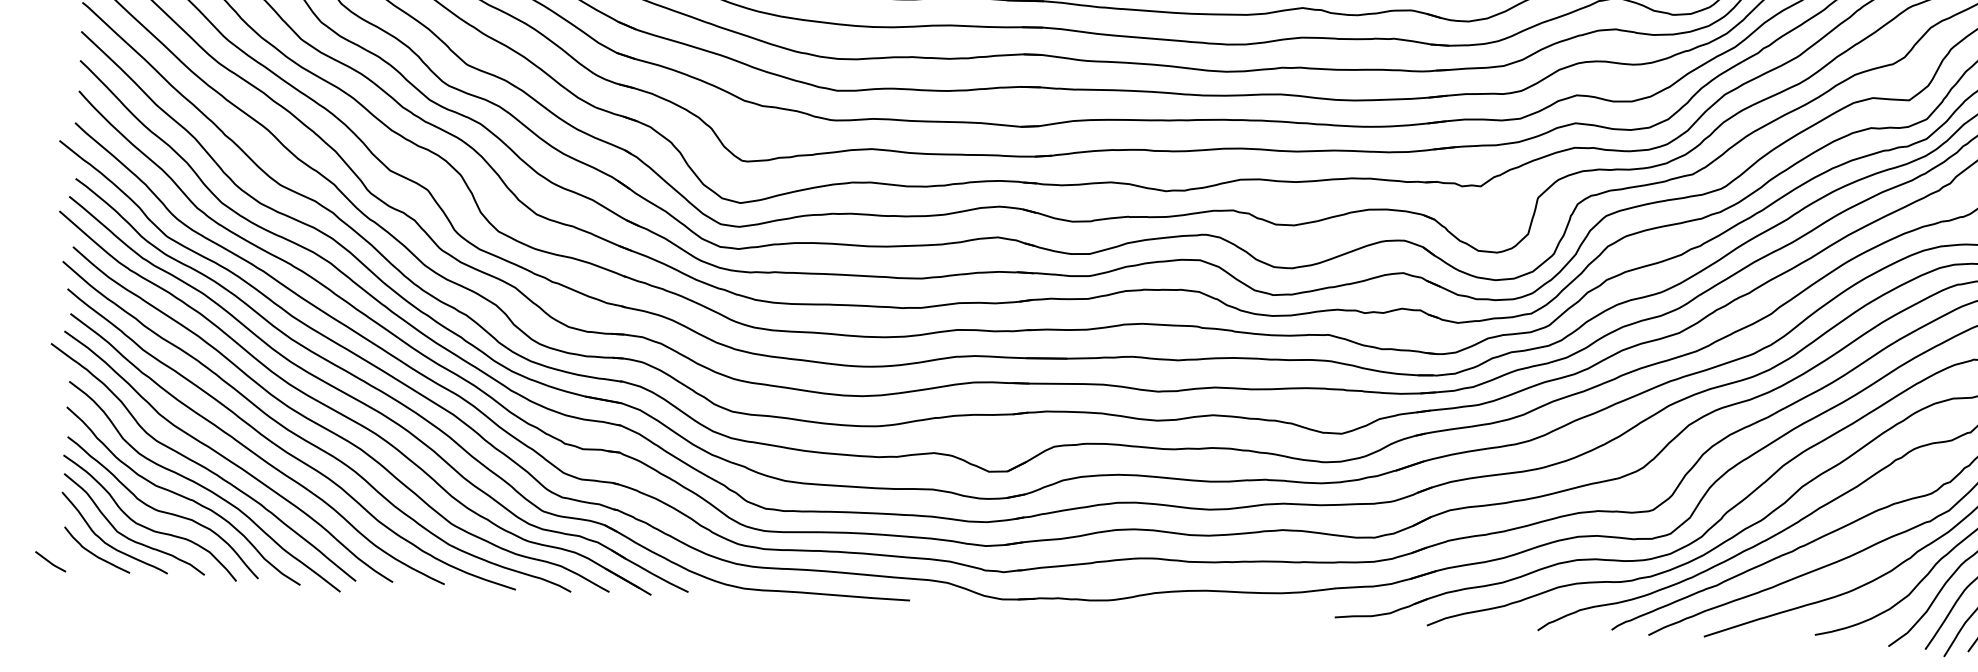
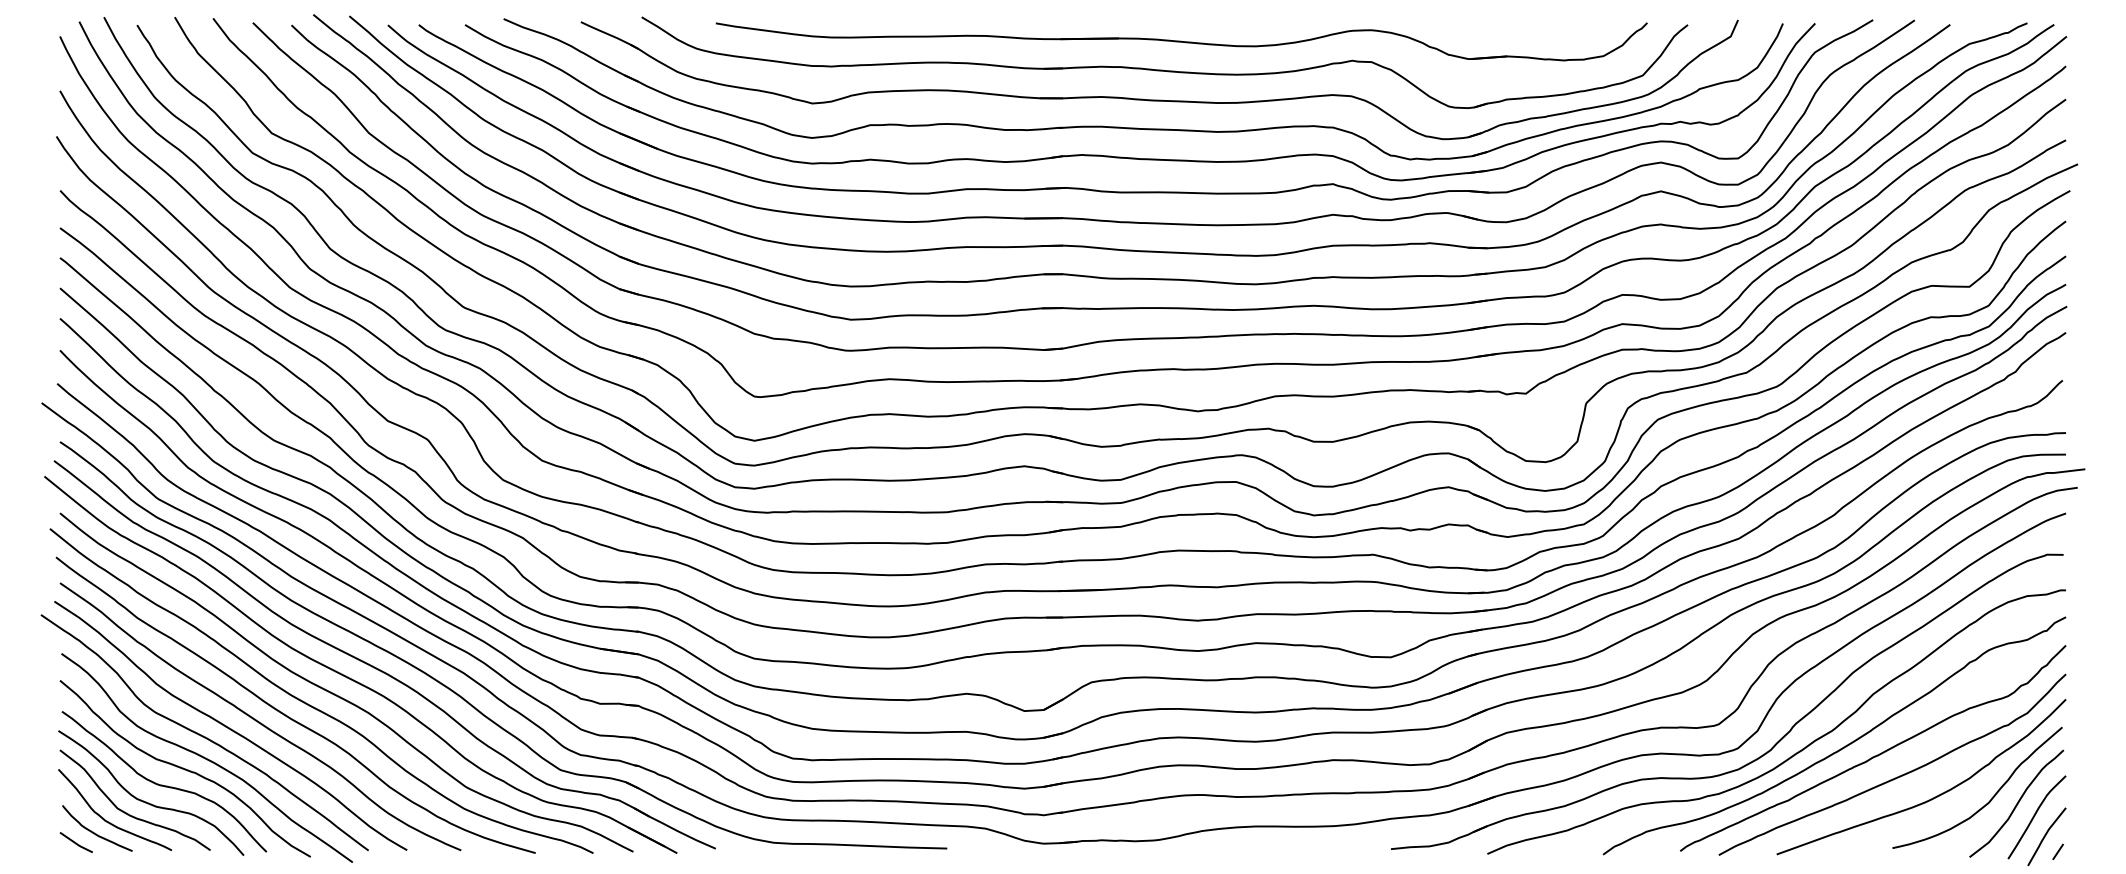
line: (49, 561) -> (75, 842), moved

